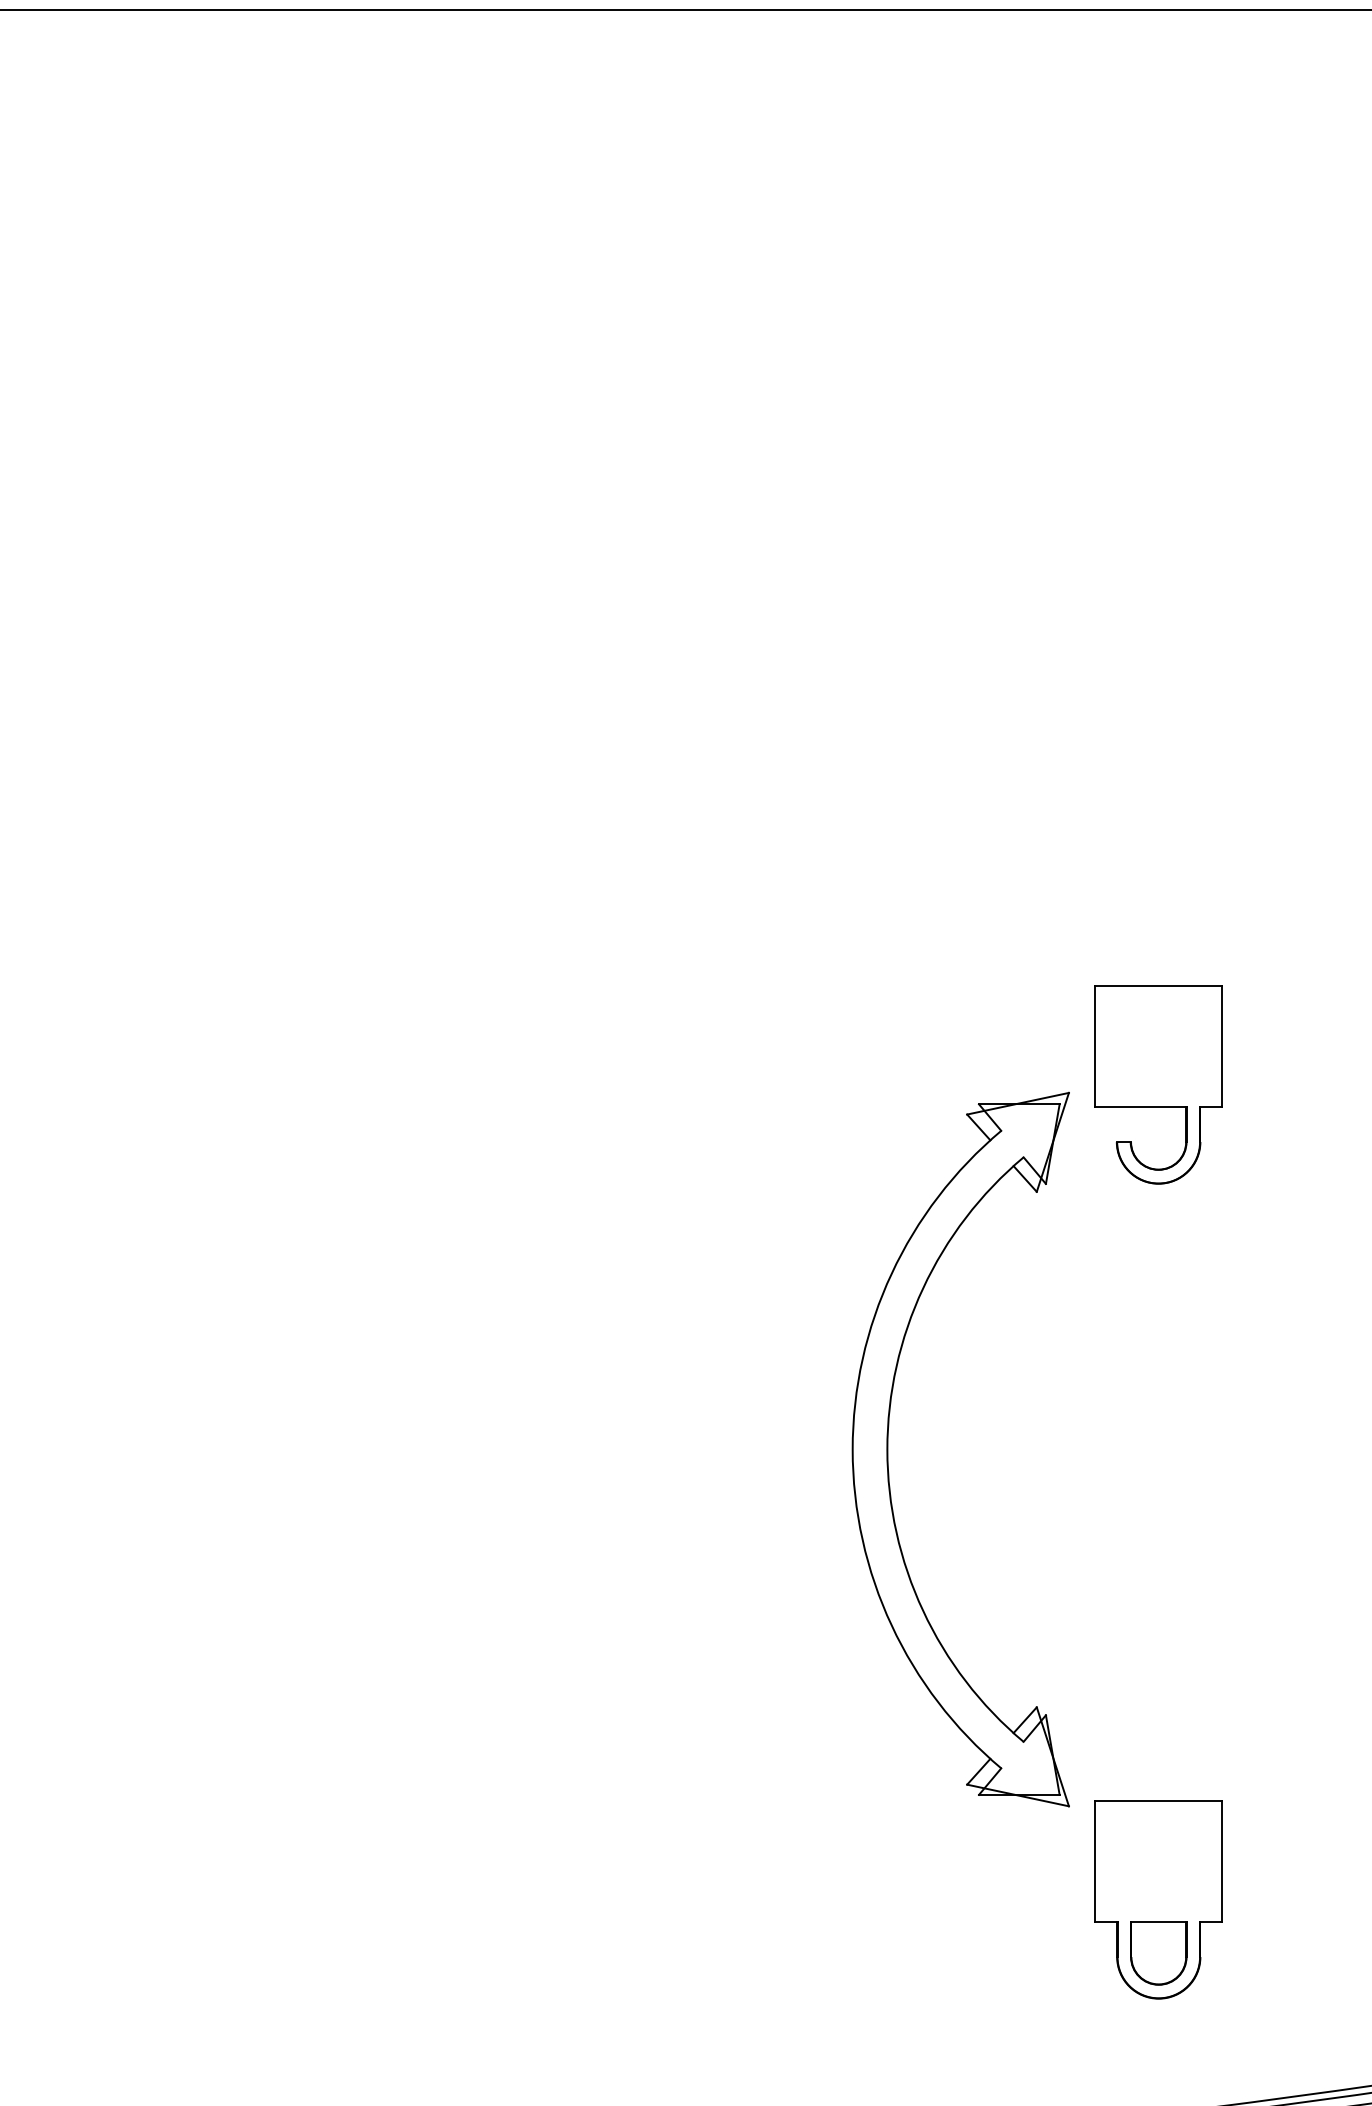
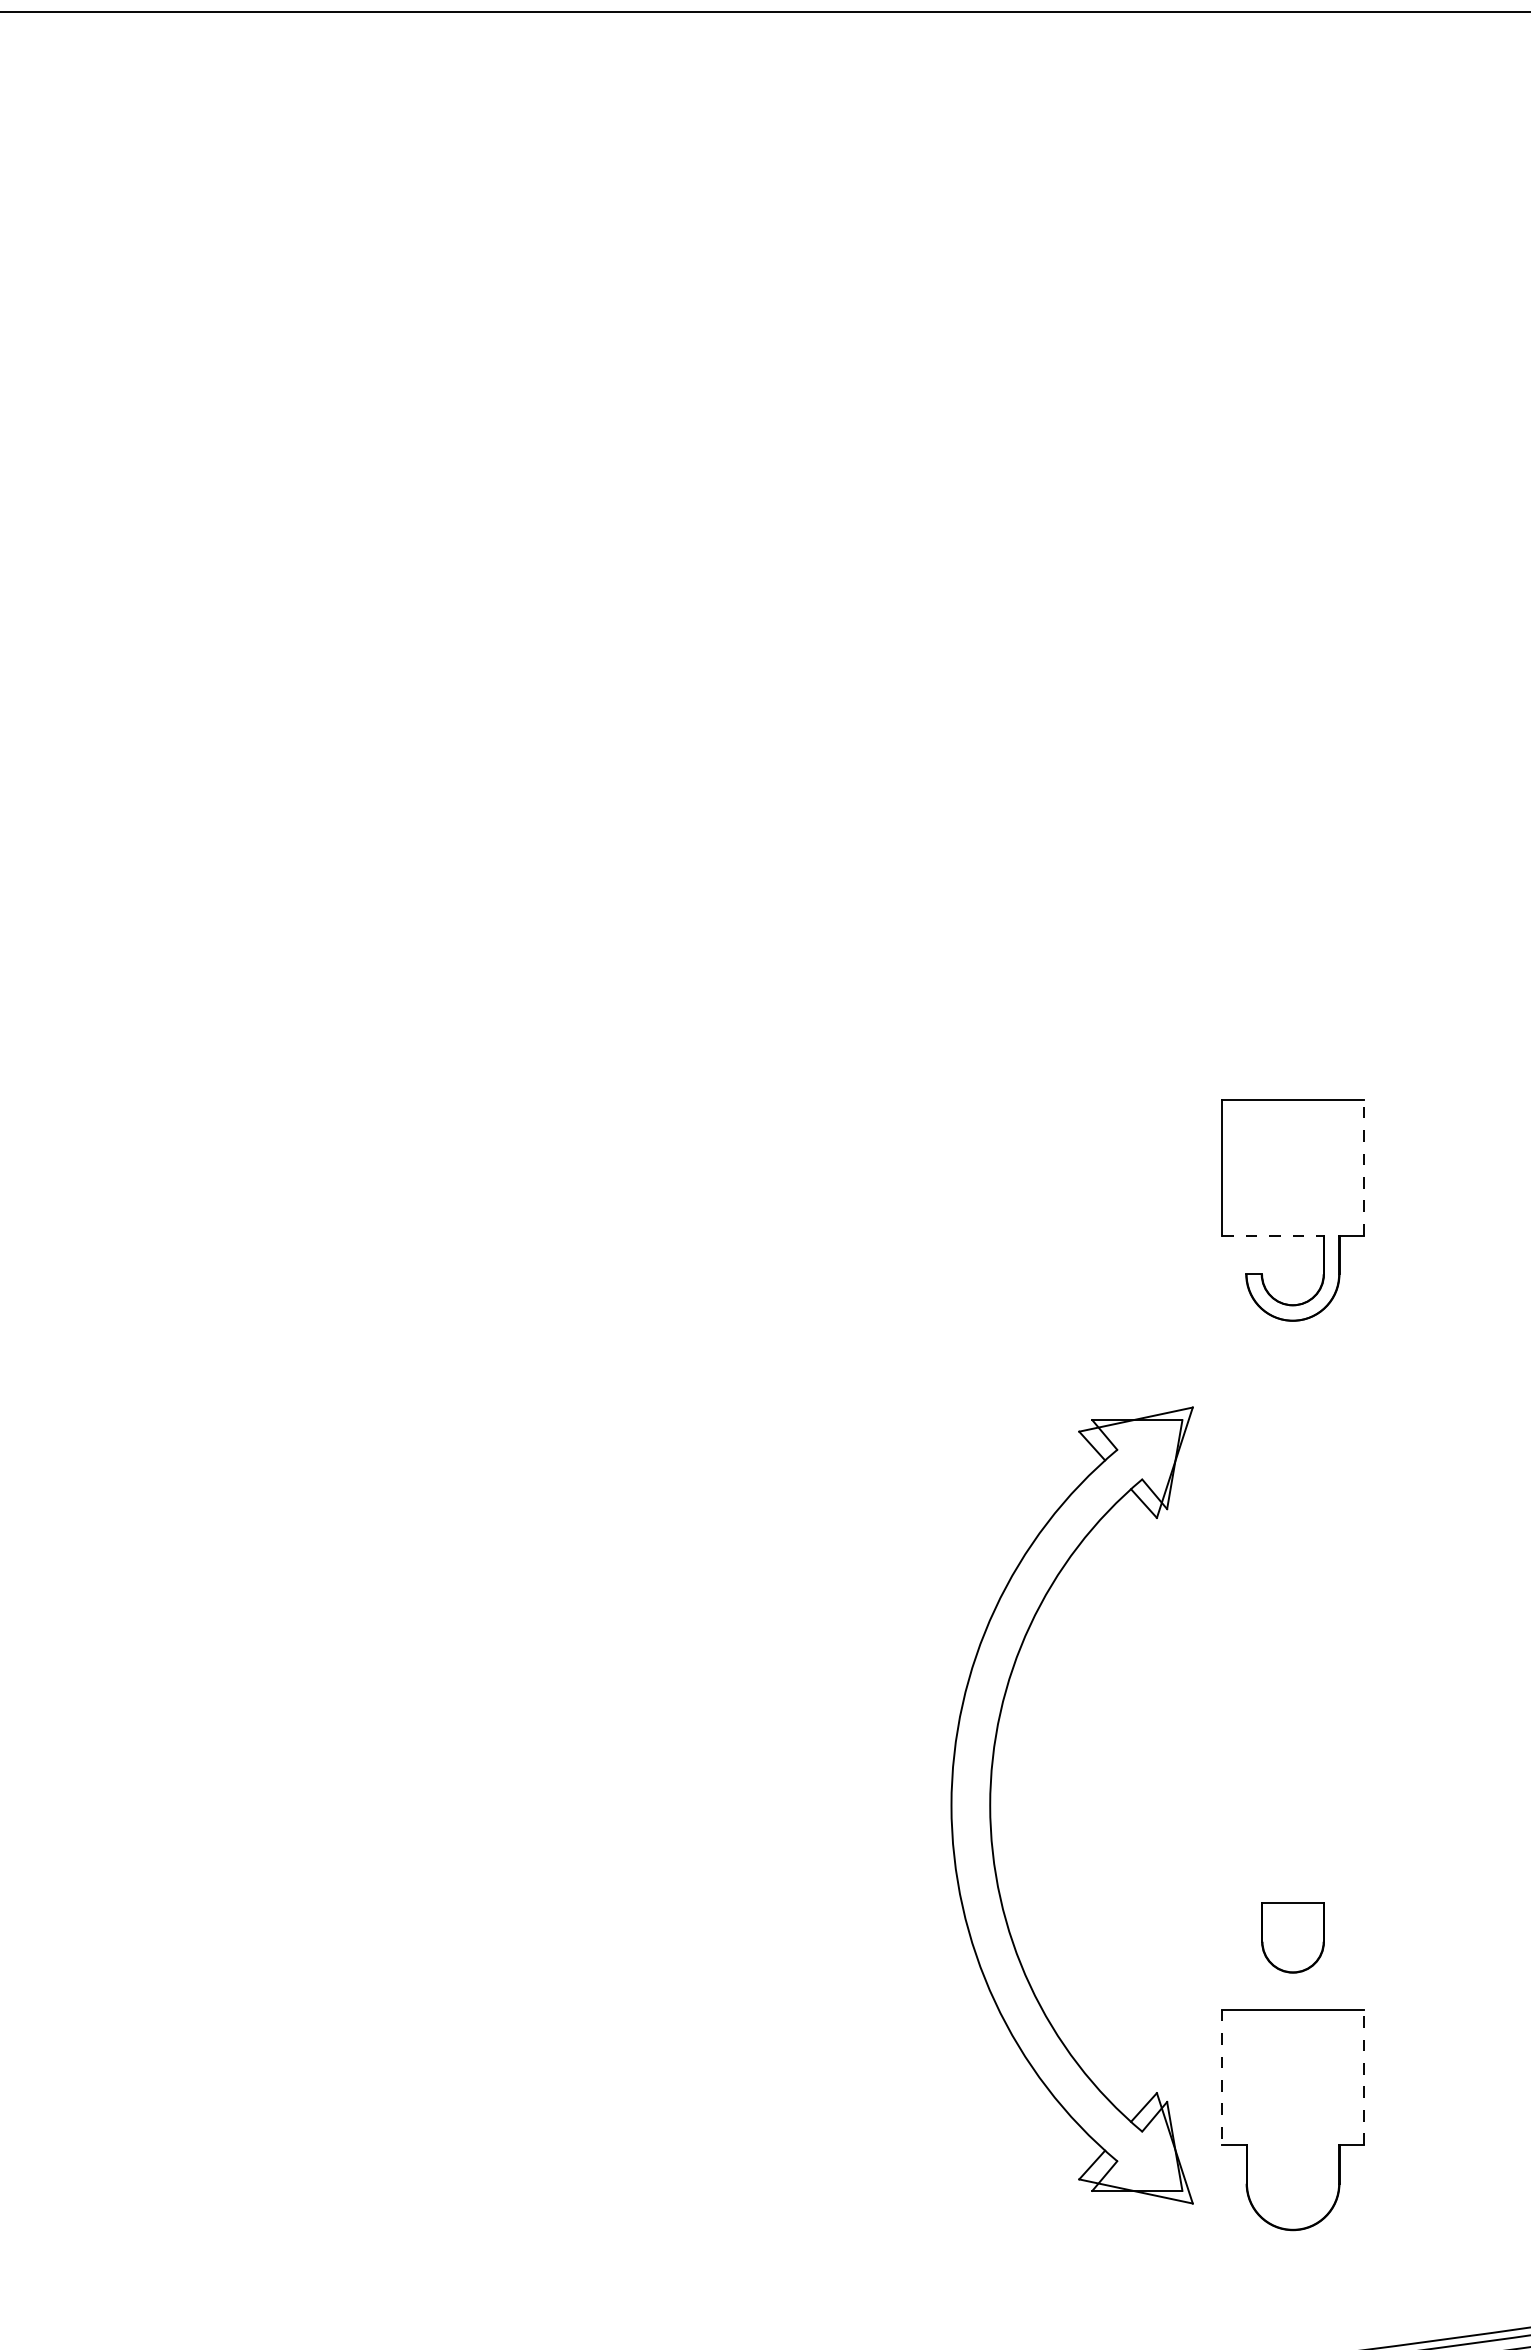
line: (1221, 1046) -> (1363, 1167), solid -> dashed
line: (1141, 1107) -> (1273, 1235), solid -> dashed
part: (888, 1449) -> (991, 1805), moved
line: (1095, 1861) -> (1222, 2077), solid -> dashed
line: (1221, 1861) -> (1363, 2077), solid -> dashed
part: (1158, 1953) -> (1292, 1937), moved

